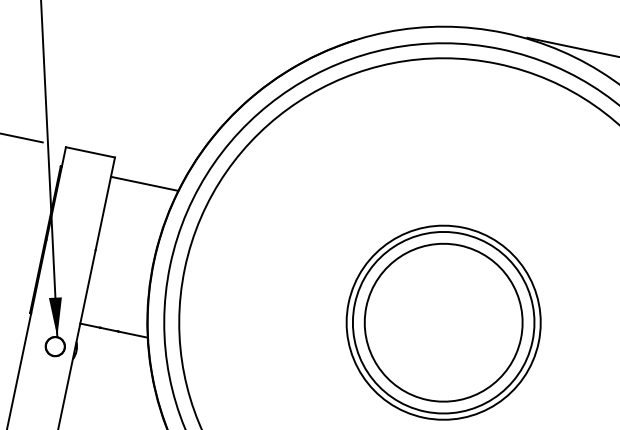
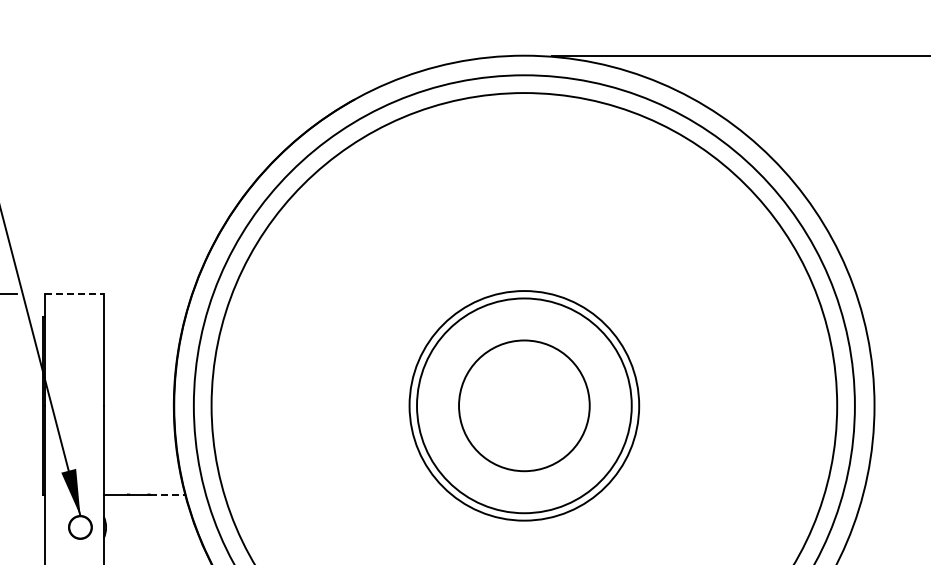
line: (90, 152) -> (74, 294), solid -> dashed
line: (144, 183) -> (144, 317), removed
circle: (443, 322) -> (524, 405), size x0.7
line: (133, 334) -> (168, 494), solid -> dashed

